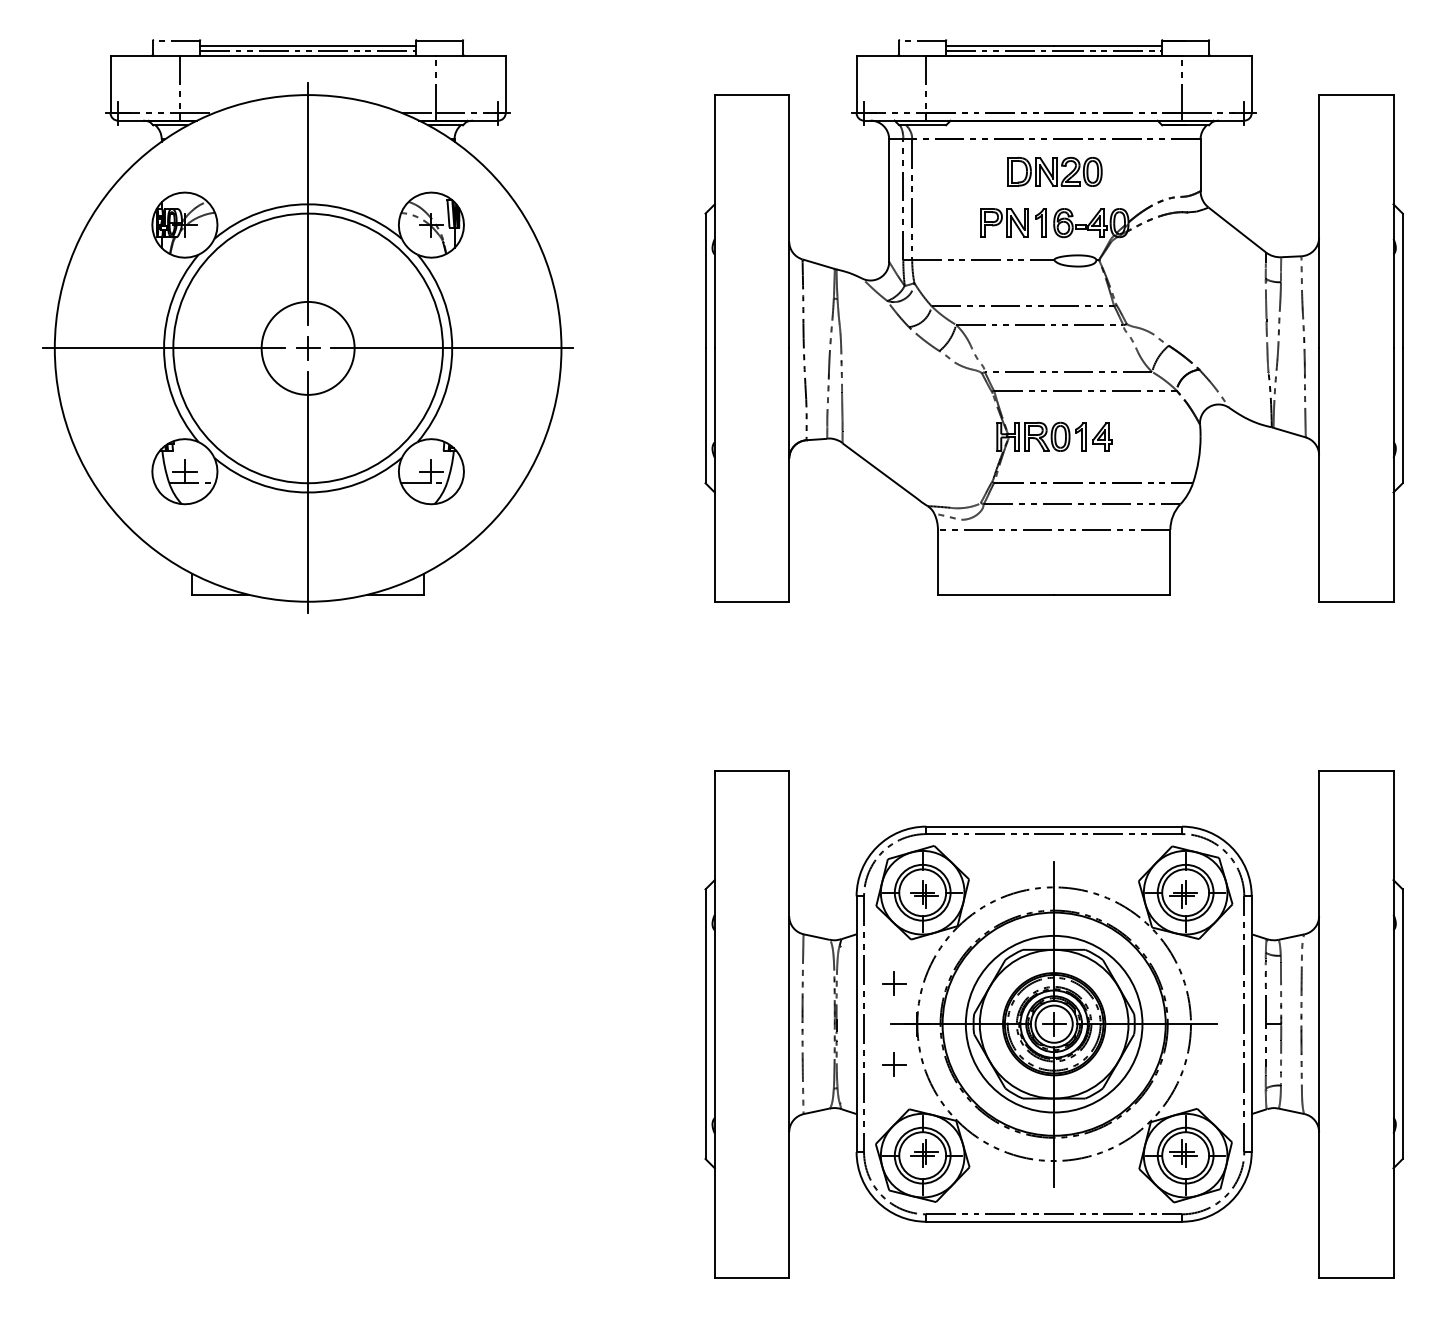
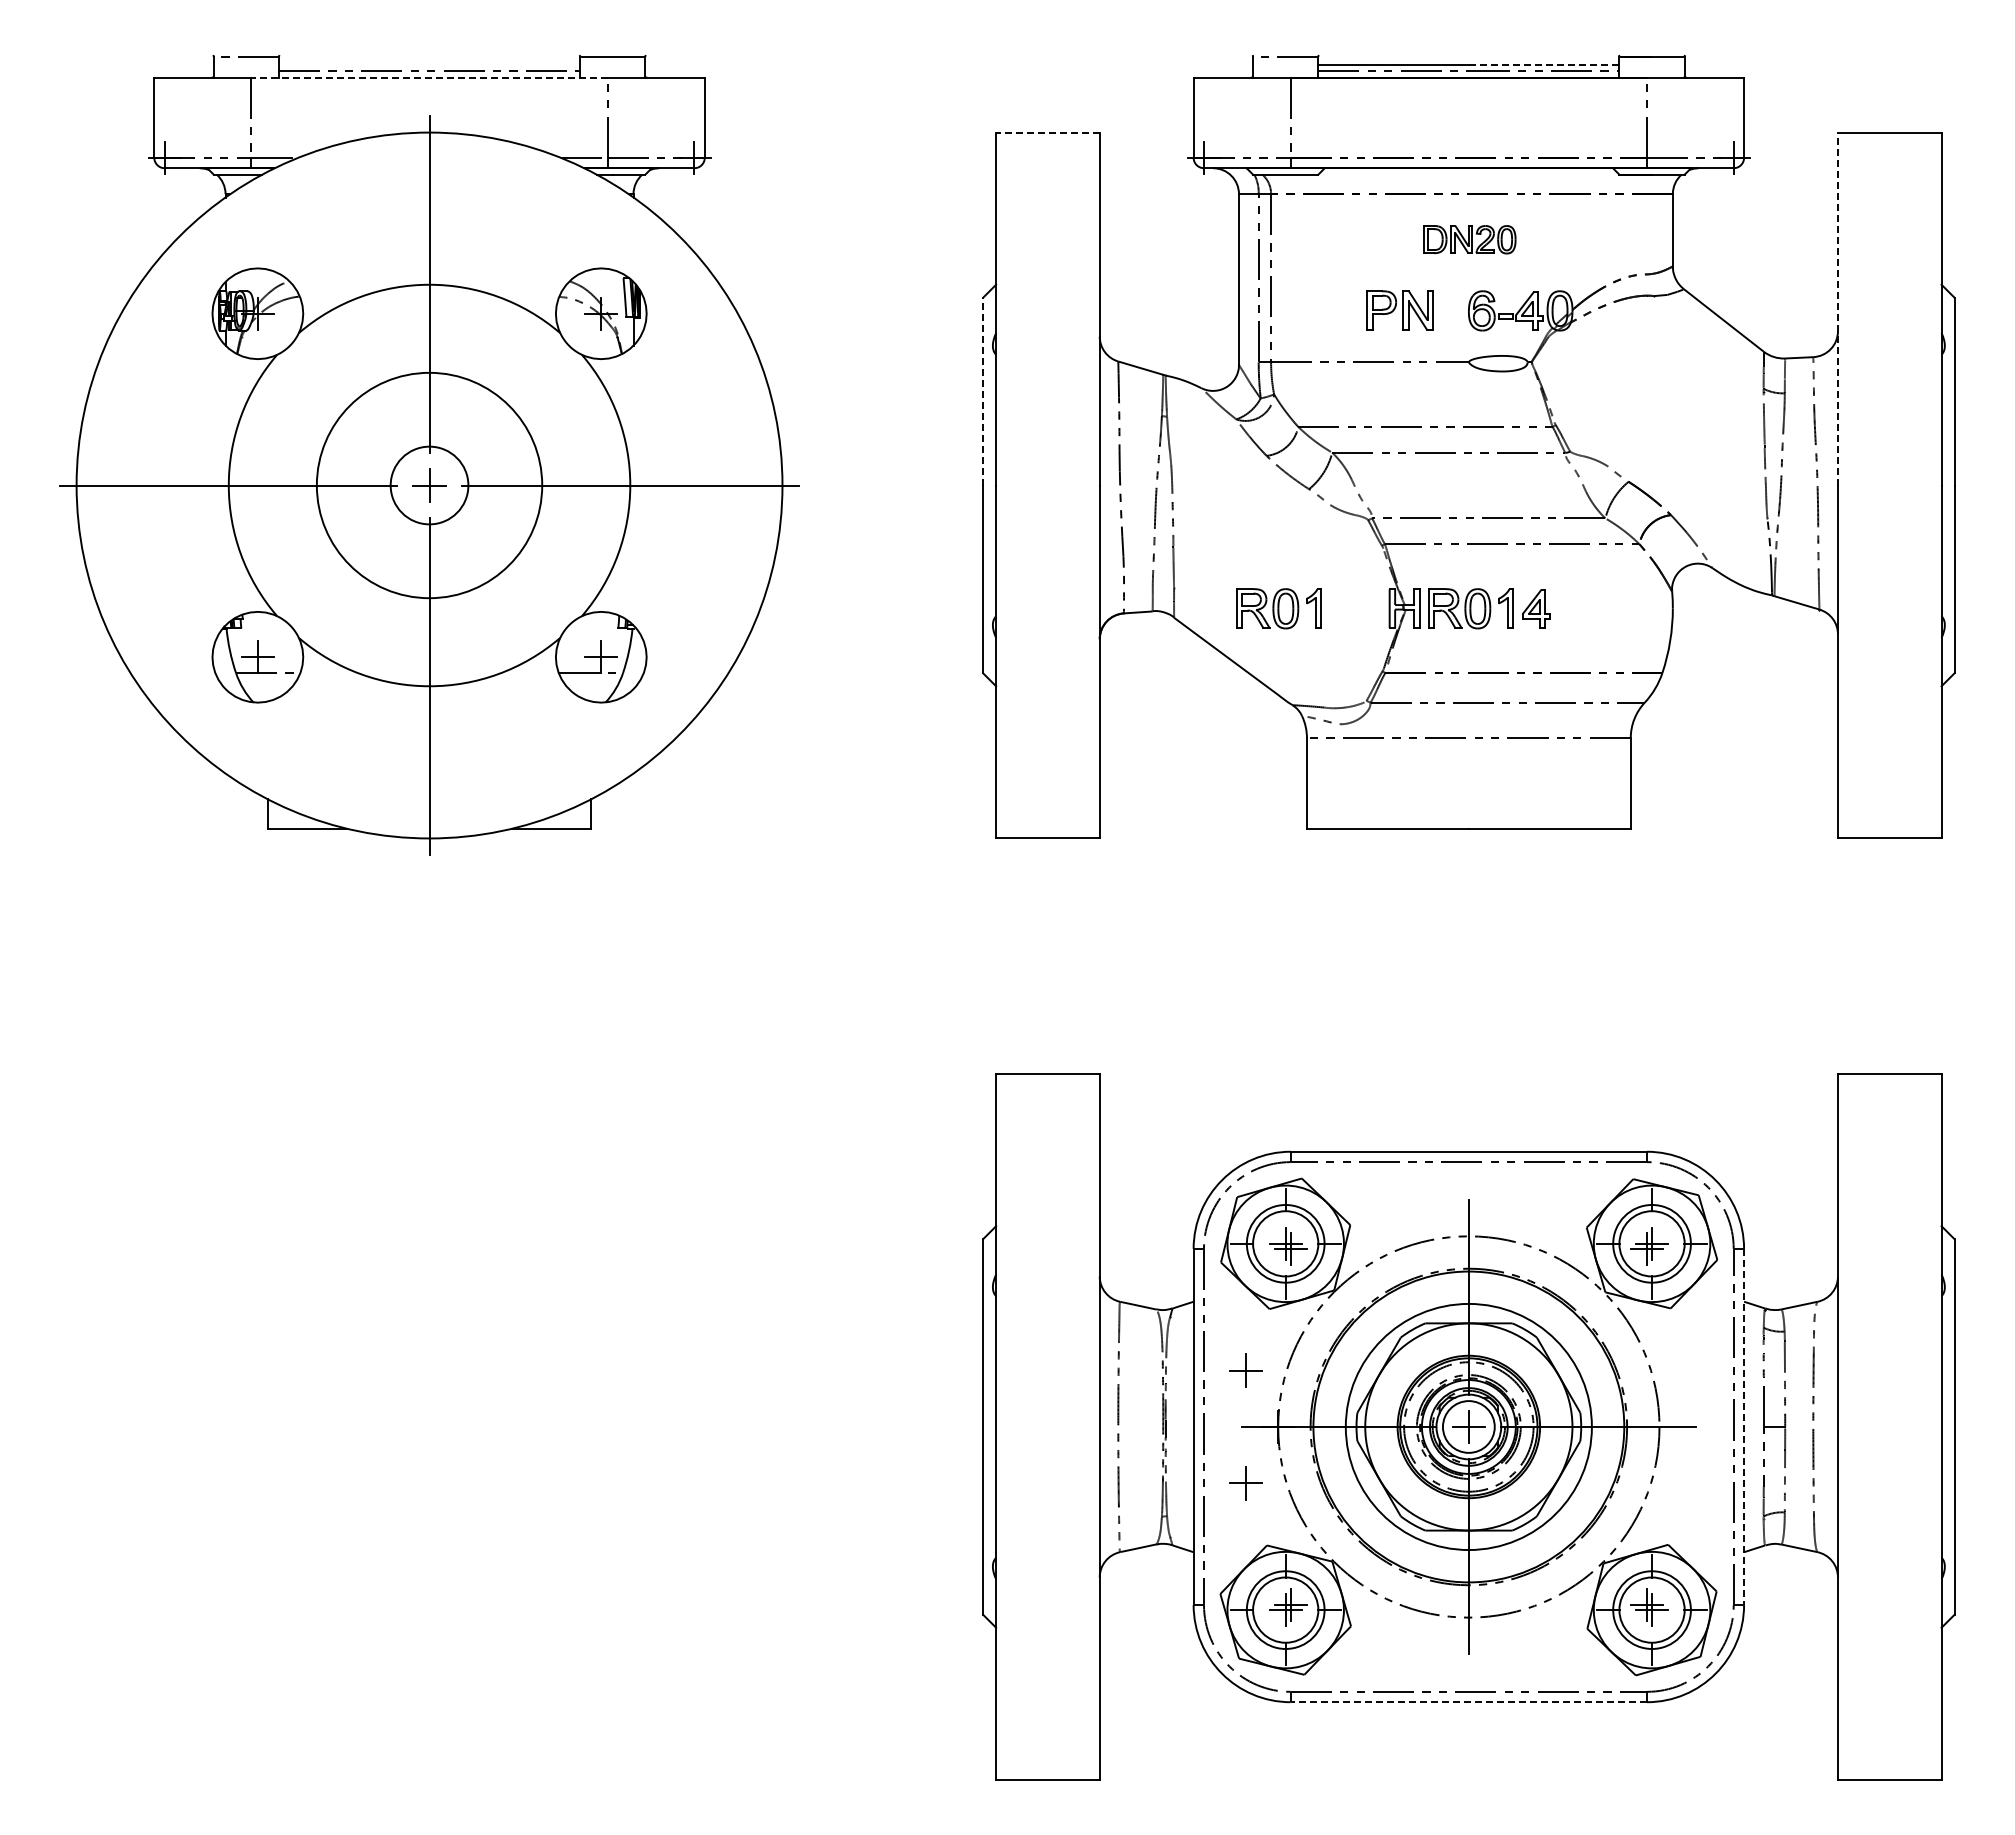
line: (308, 46) -> (429, 64), removed
line: (1108, 46) -> (1544, 64), solid -> dashed
line: (308, 55) -> (429, 77), solid -> dashed
line: (751, 95) -> (1047, 132), solid -> dashed
part: (1054, 171) -> (1469, 239), size x0.7
line: (1318, 221) -> (1837, 308), solid -> dashed
part: (1040, 222) -> (1449, 310), removed
line: (705, 280) -> (983, 391), solid -> dashed
circle: (308, 348) -> (429, 485), size x0.6
circle: (308, 348) -> (429, 485), size x0.6
part: (917, 436) -> (1278, 608), added
line: (1252, 1024) -> (1744, 1427), solid -> dashed
line: (1053, 1221) -> (1468, 1702), solid -> dashed

